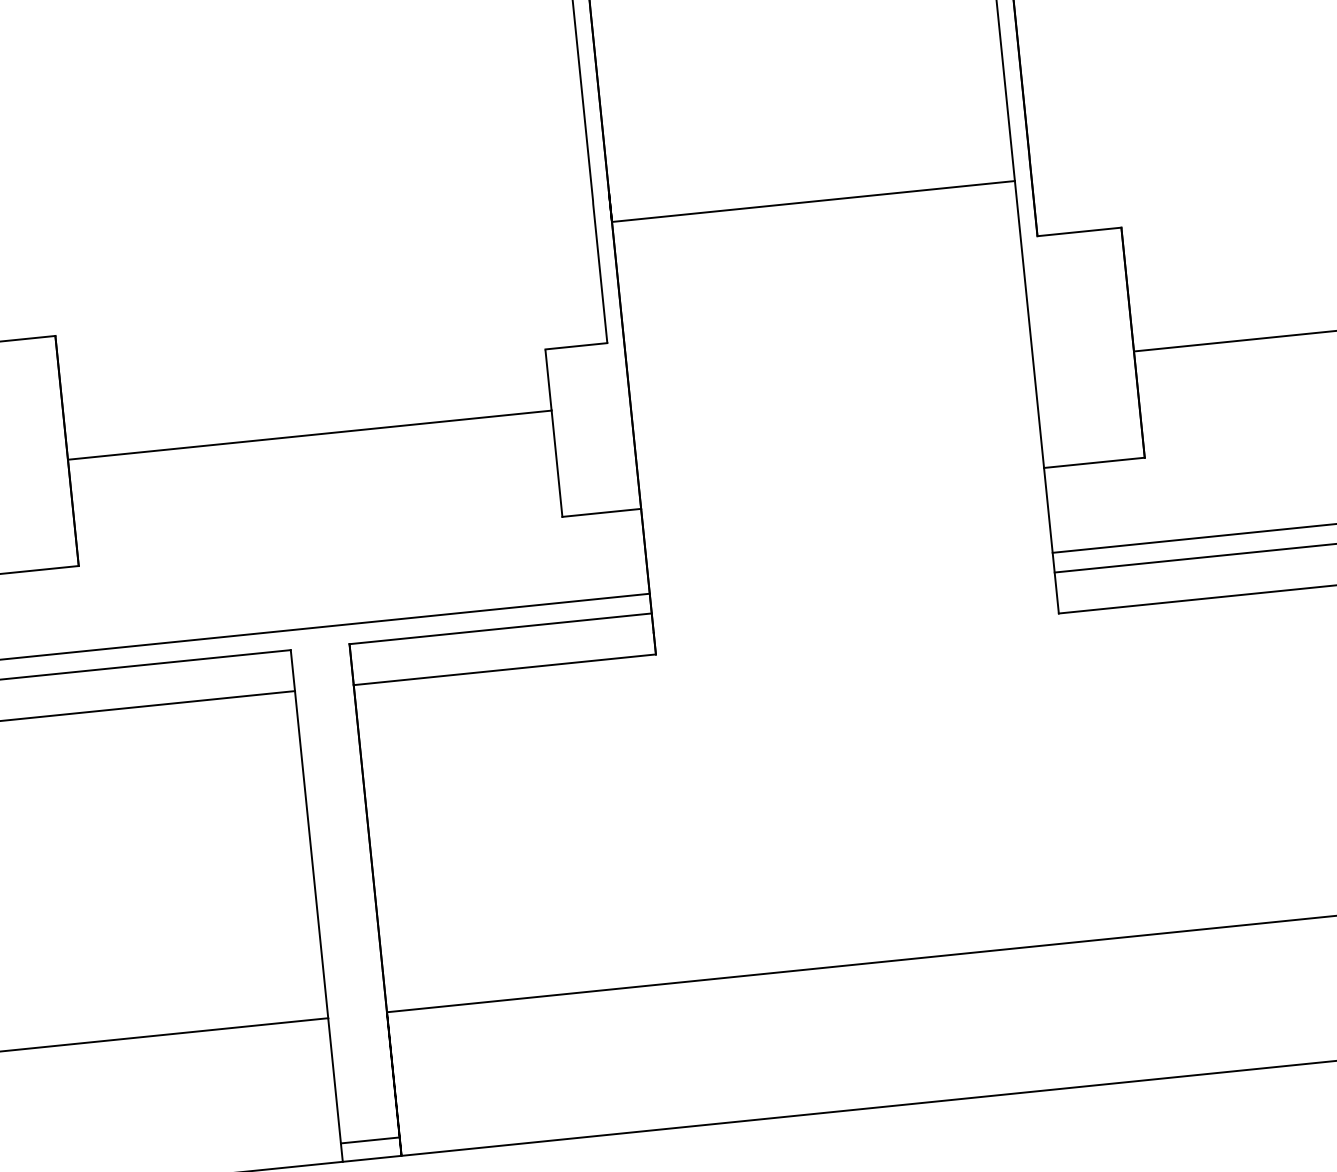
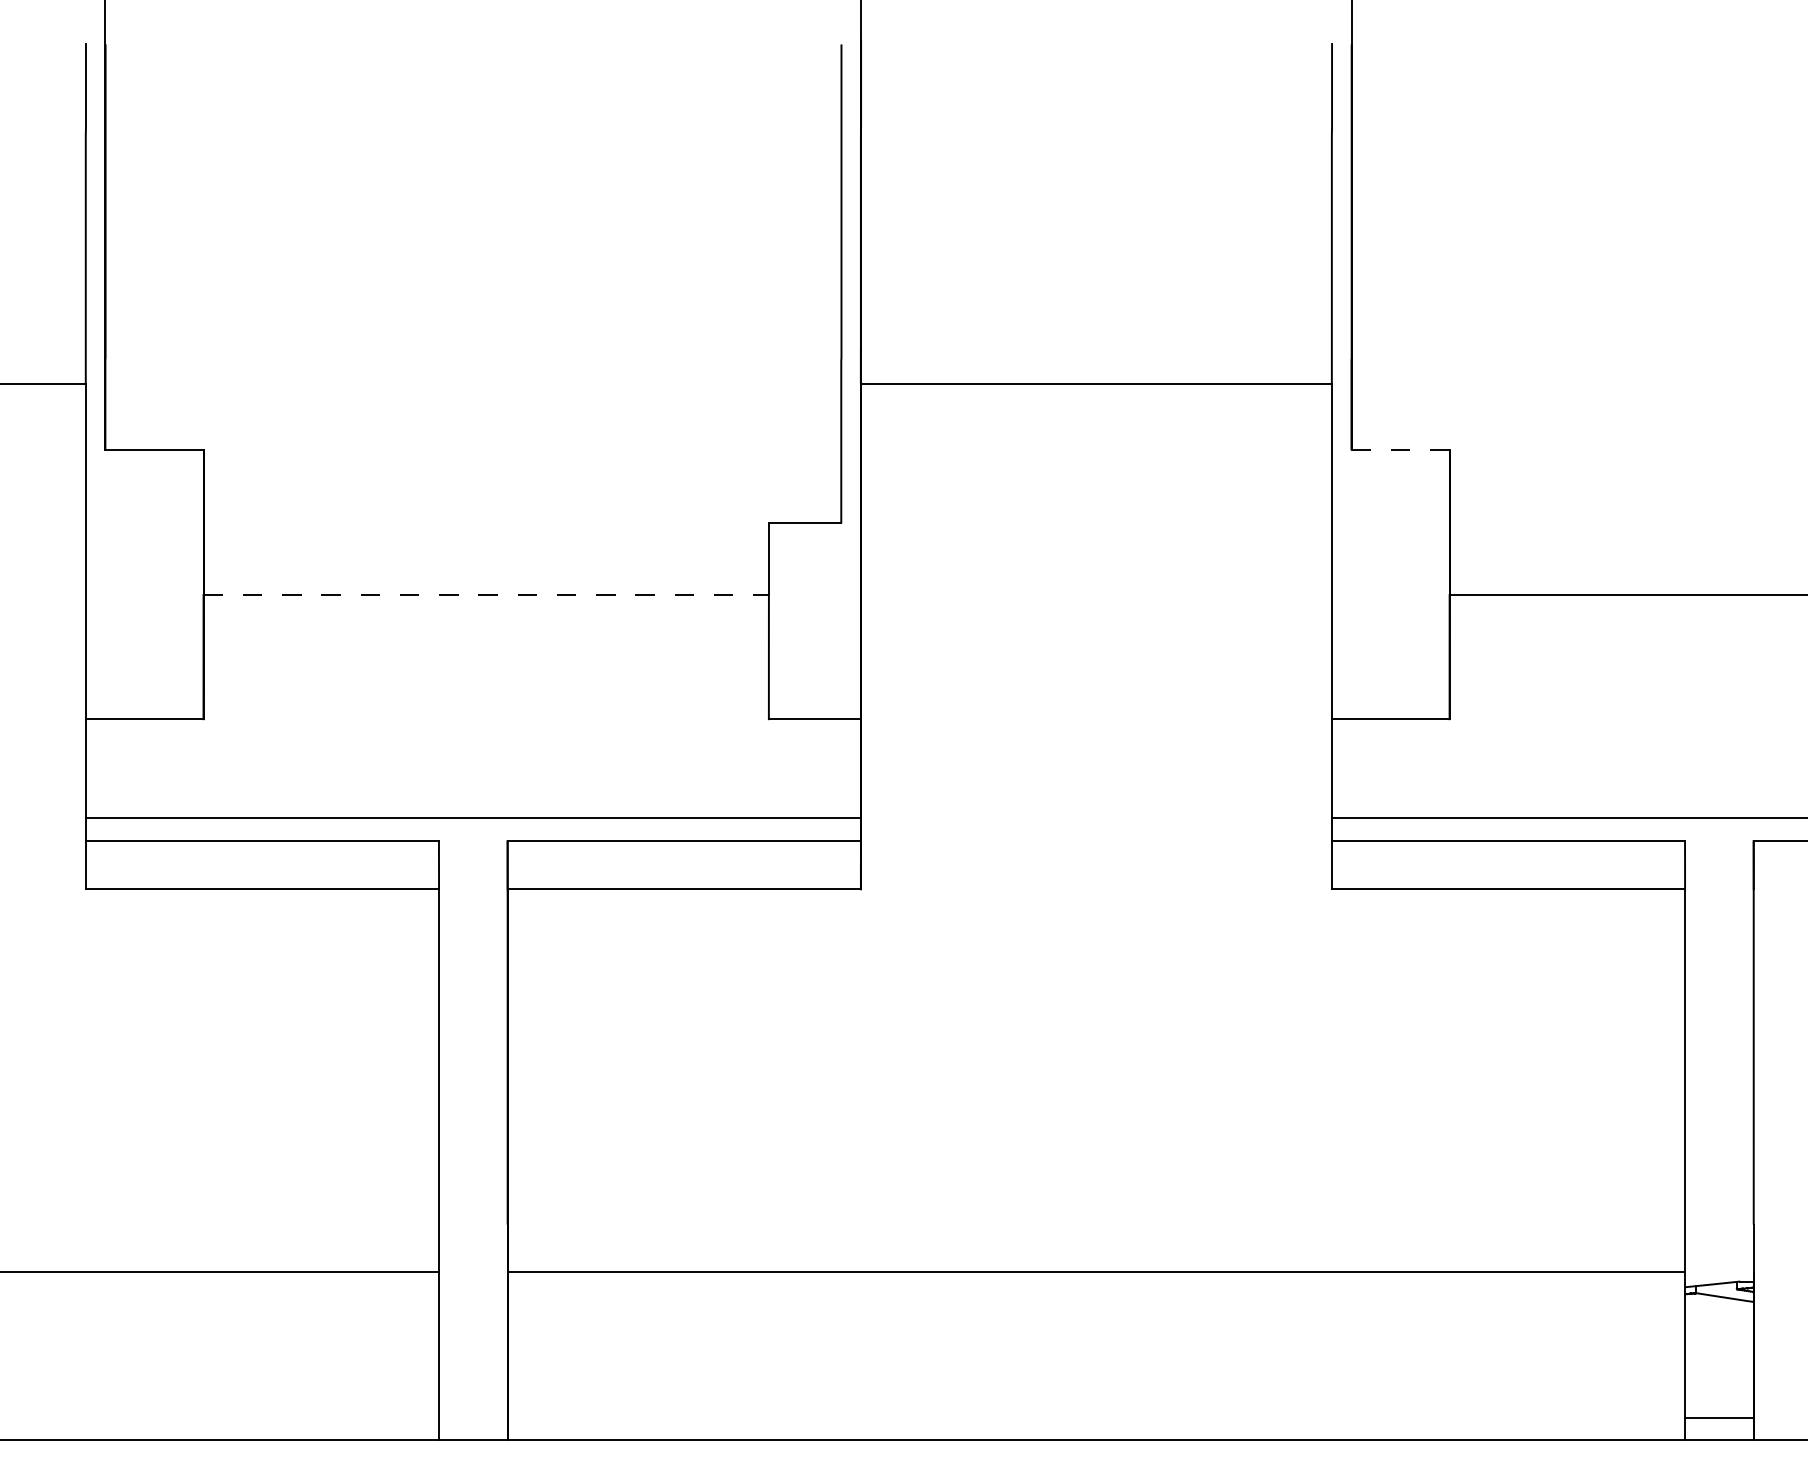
line: (1080, 232) -> (1401, 450), solid -> dashed
line: (310, 434) -> (486, 594), solid -> dashed
line: (370, 1140) -> (473, 1418), removed

